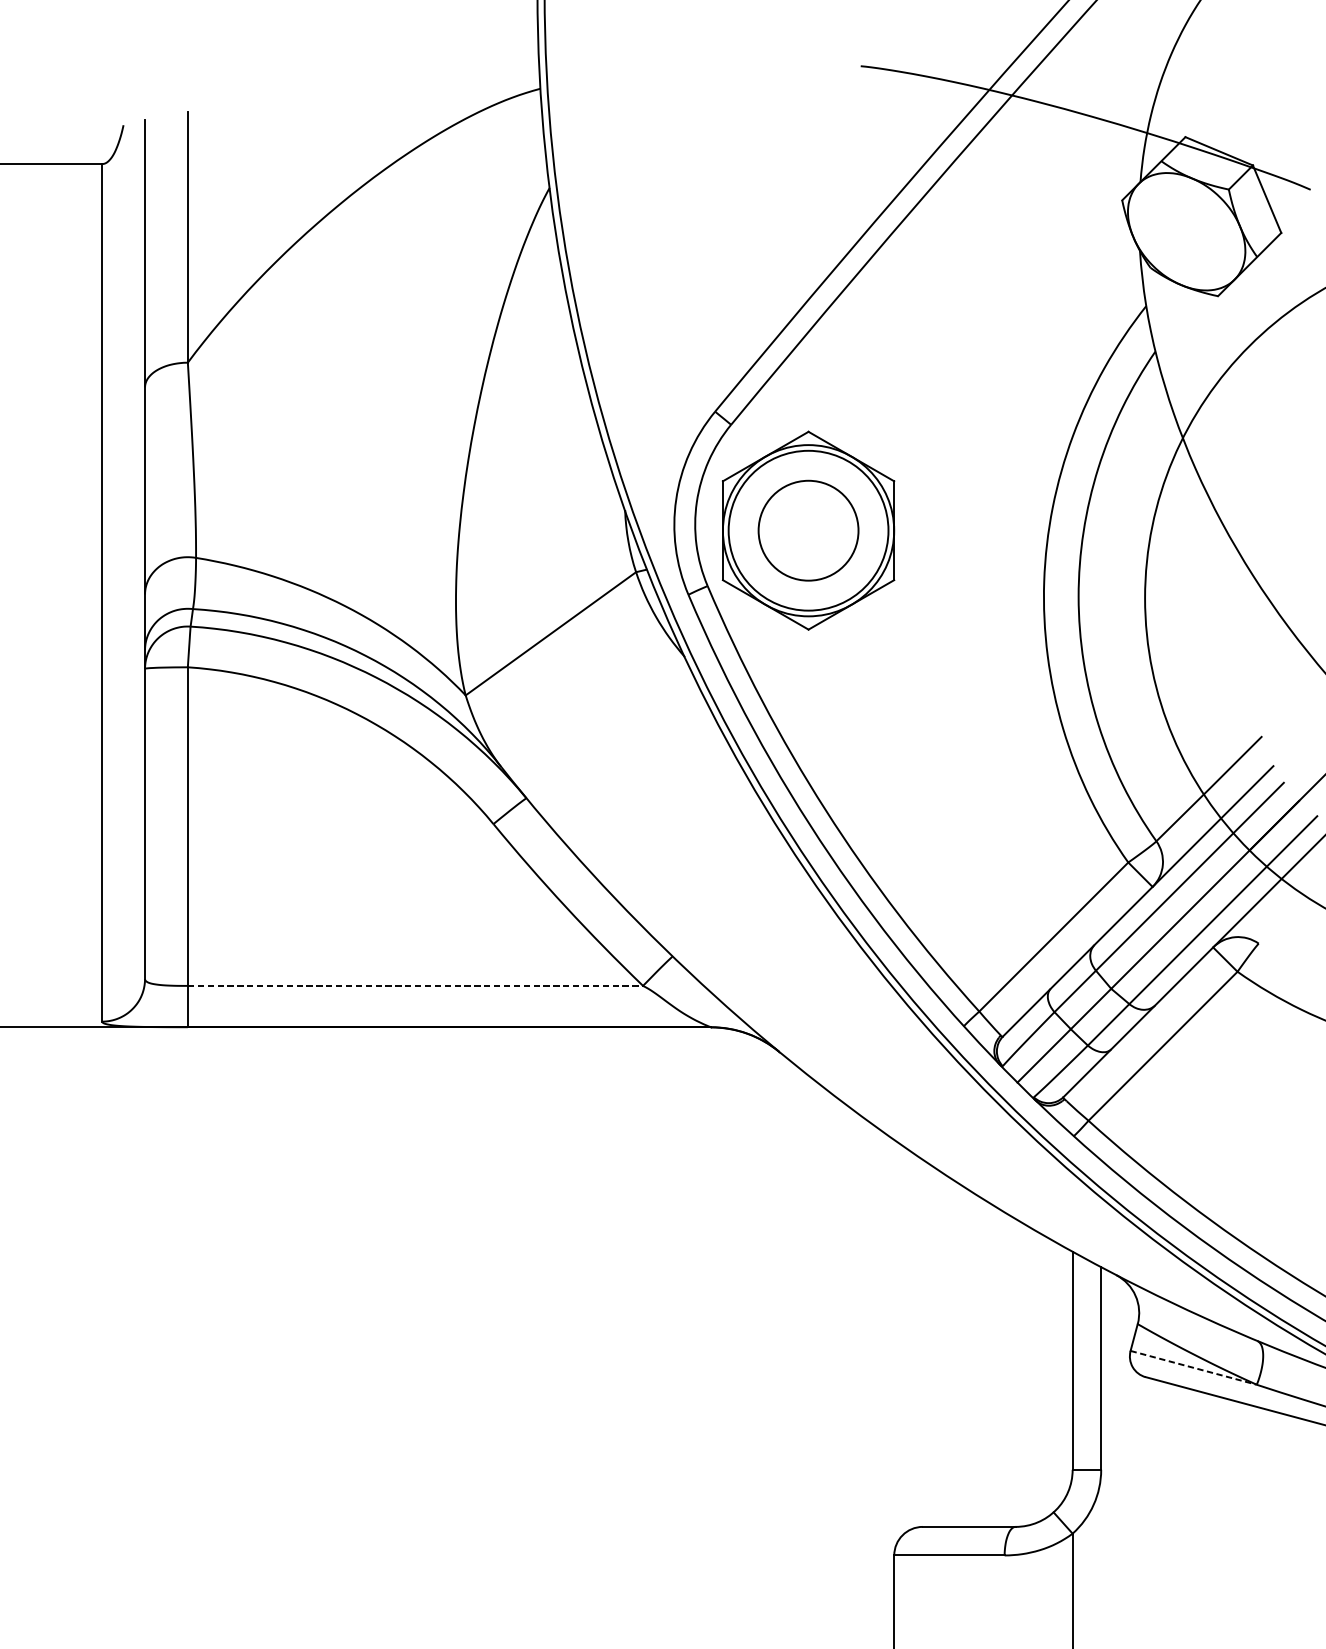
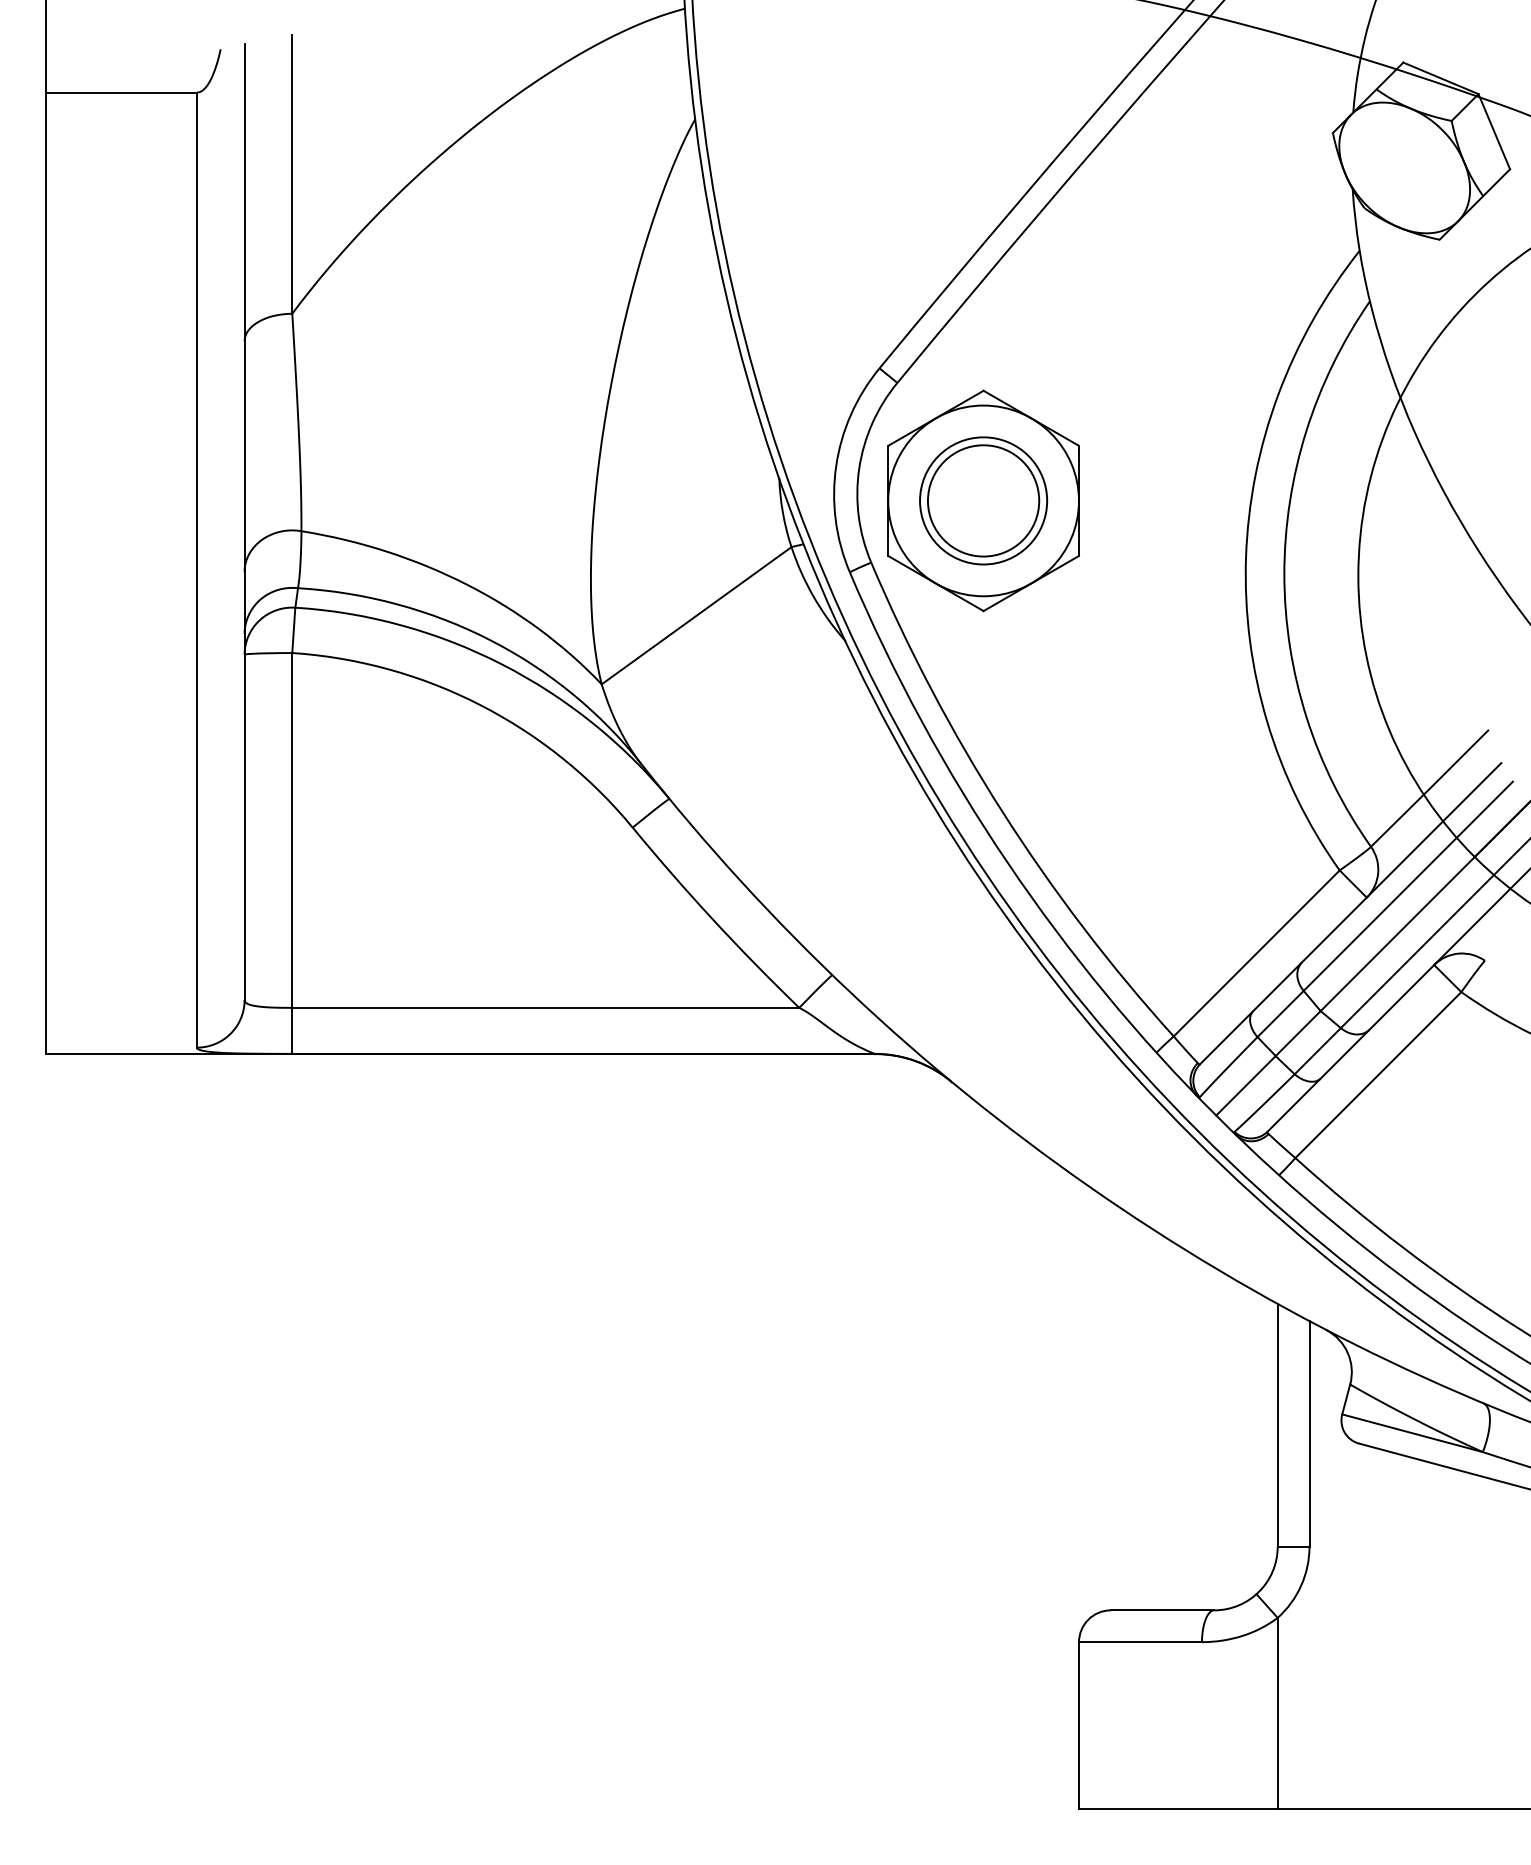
circle: (808, 530) -> (983, 500), size x0.71
line: (416, 985) -> (546, 1007), dashed -> solid
line: (1193, 1368) -> (1412, 1433), dashed -> solid

